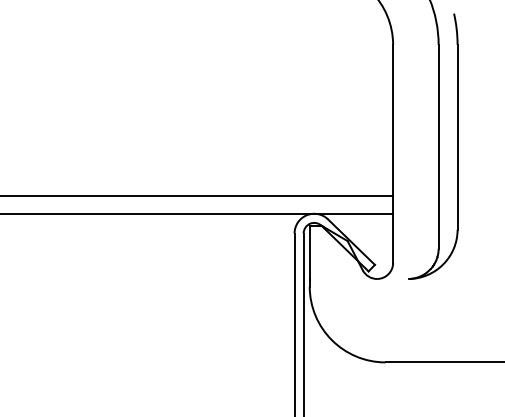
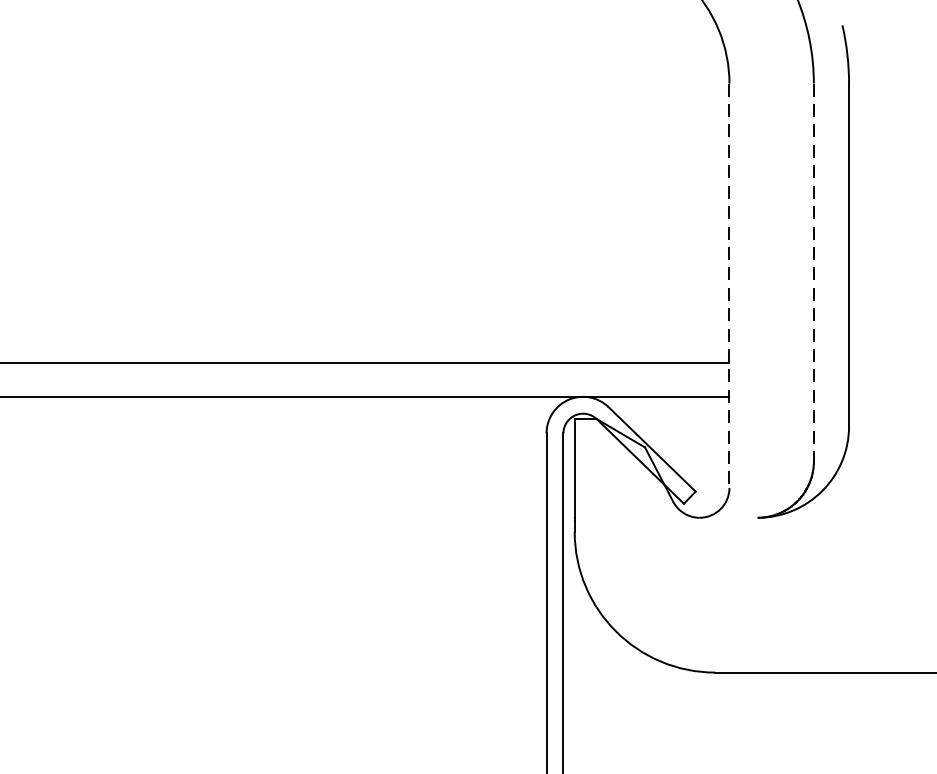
line: (438, 146) -> (813, 271), solid -> dashed
line: (393, 153) -> (730, 284), solid -> dashed

